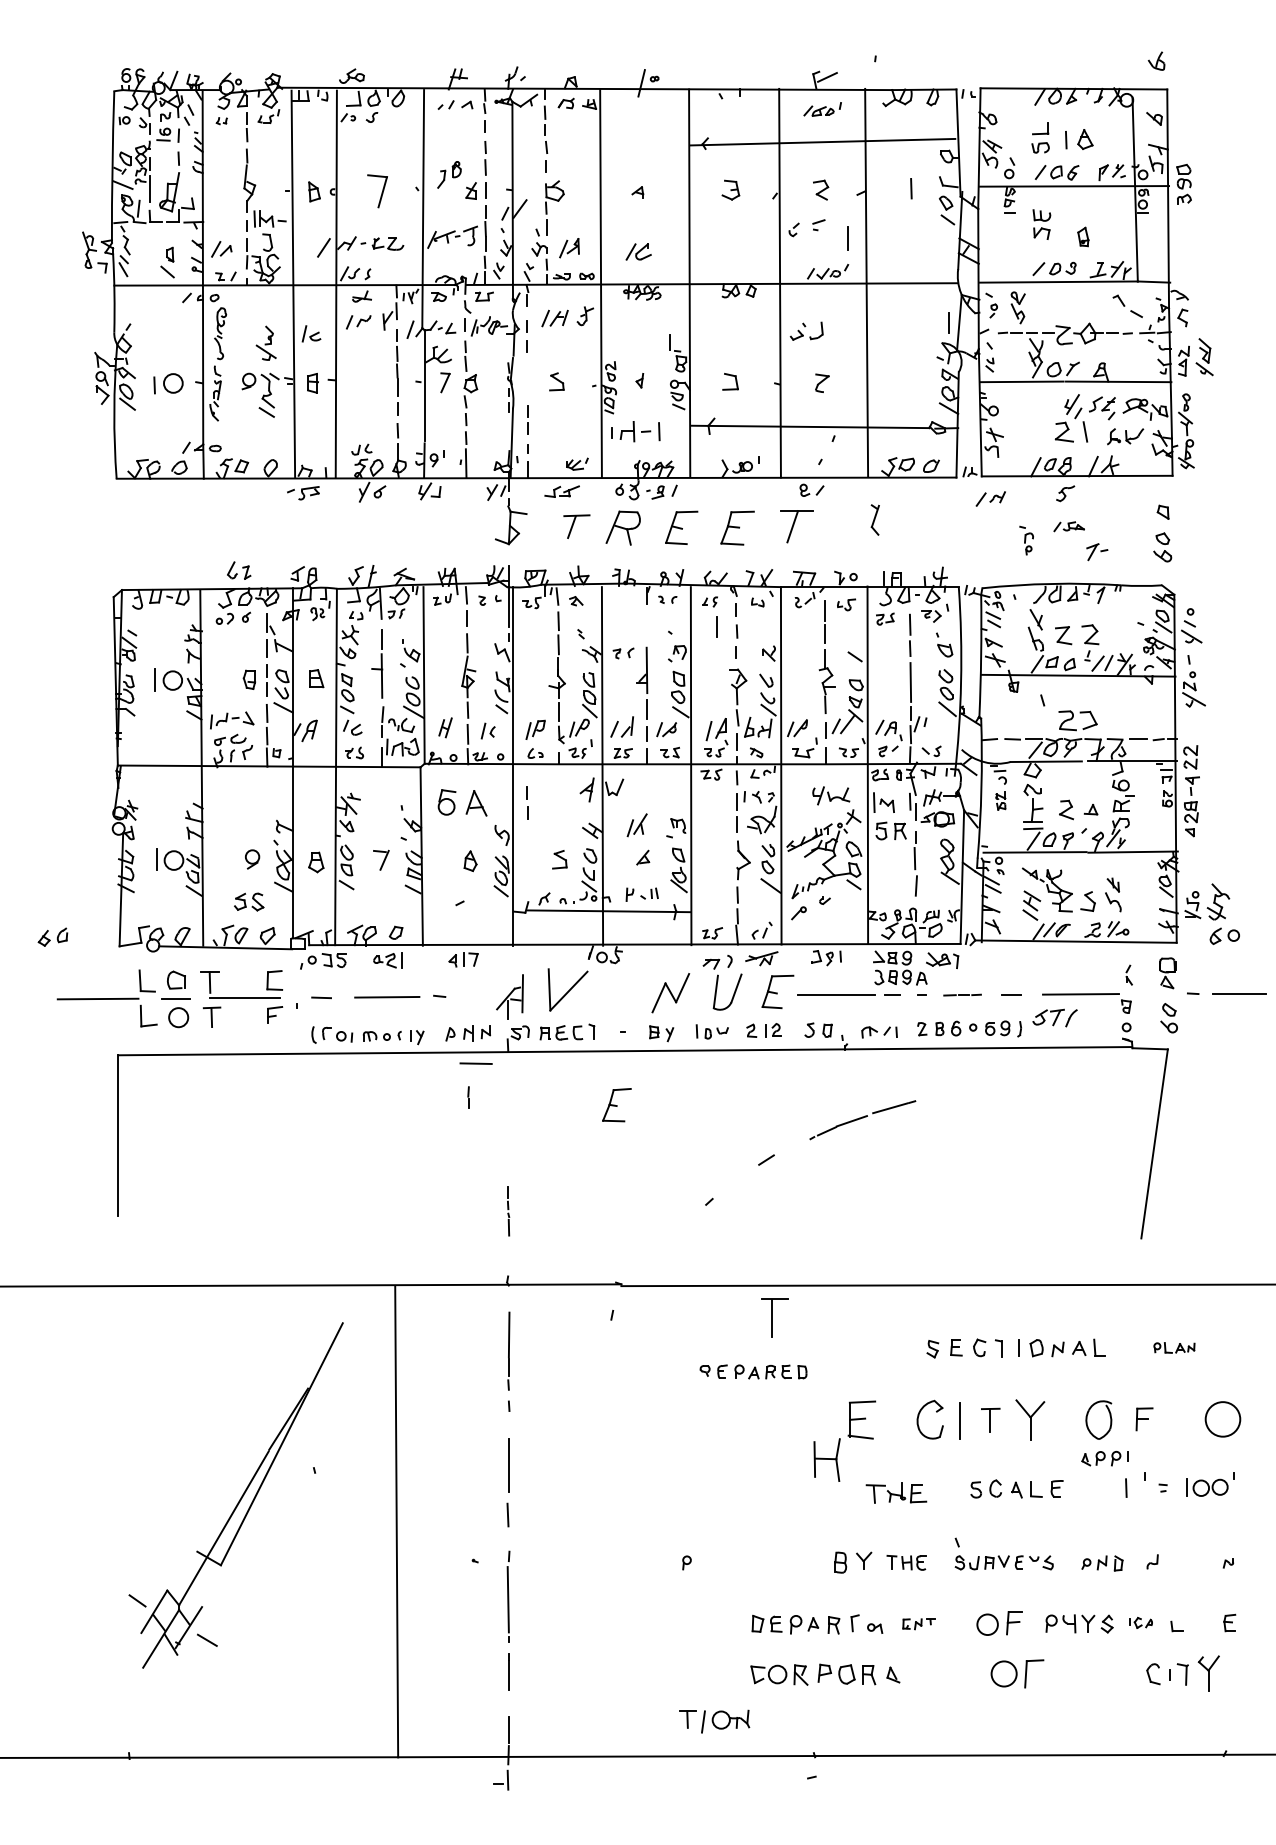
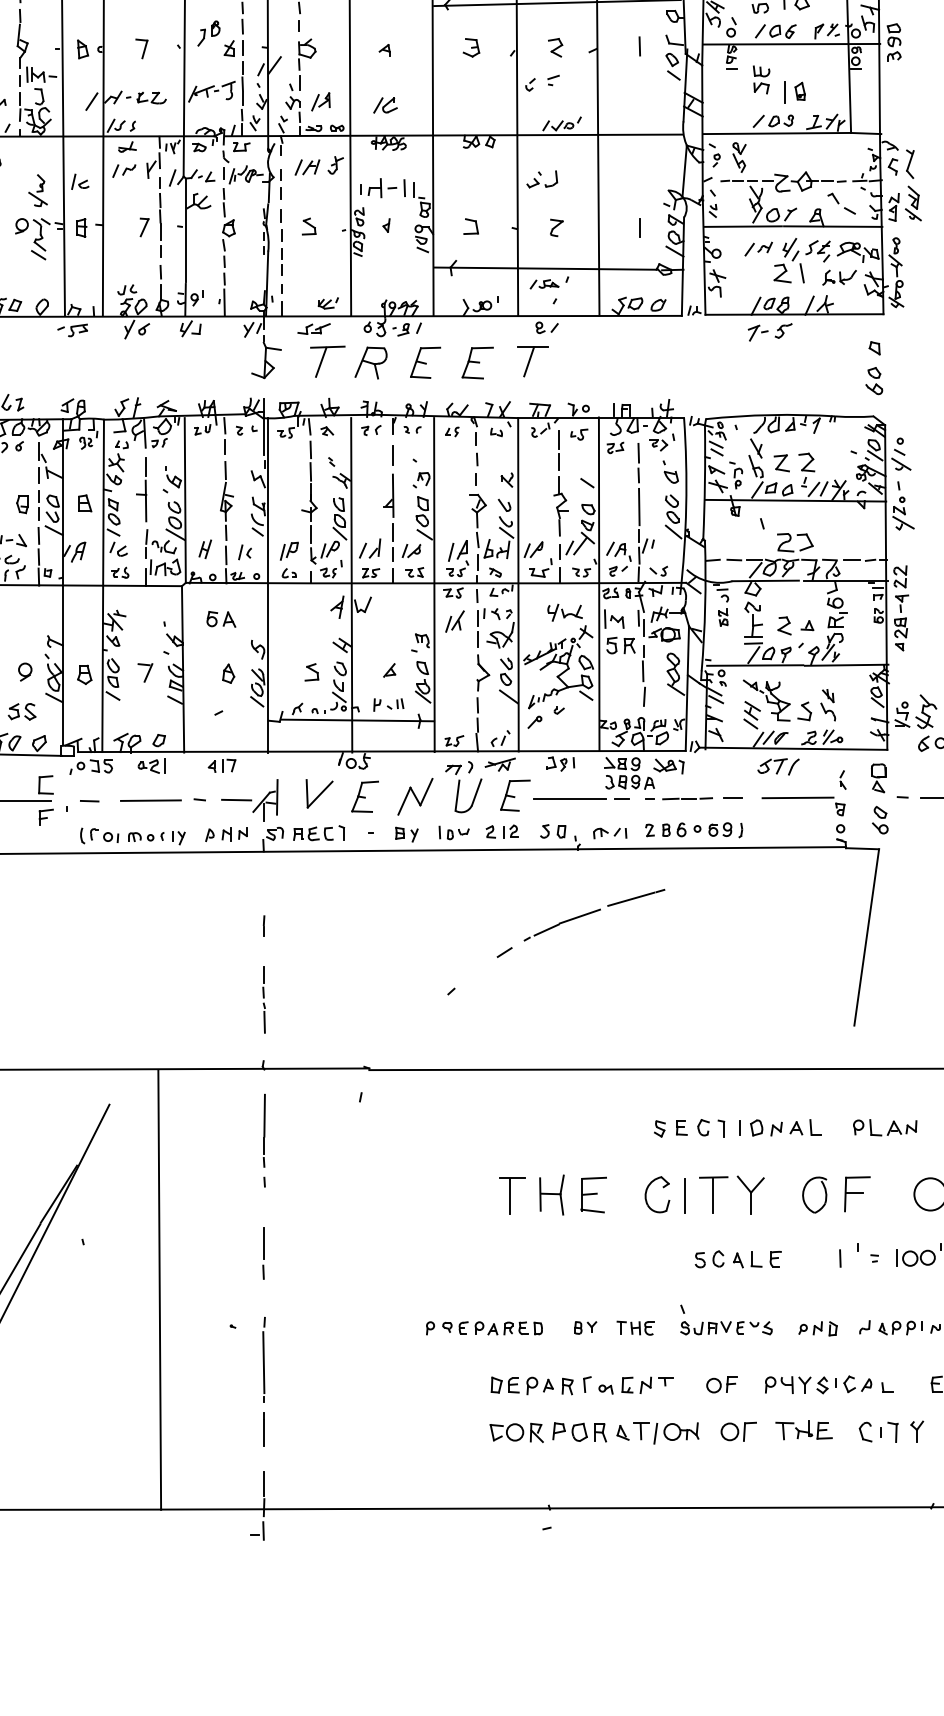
part: (377, 191) -> (141, 49), size x0.62
line: (847, 238) -> (784, 92), moved
part: (1127, 305) -> (841, 202), moved
line: (948, 322) -> (639, 227), moved
part: (445, 382) -> (144, 227), moved
part: (635, 431) -> (382, 188), moved
part: (990, 498) -> (758, 248), moved
part: (874, 519) -> (909, 163), moved
part: (576, 526) -> (327, 361), size x1.43
part: (1068, 526) -> (543, 284), moved
part: (1026, 540) -> (736, 475), moved
part: (1097, 552) -> (758, 333), moved
line: (716, 626) -> (392, 454), moved
part: (623, 653) -> (371, 430), moved
line: (527, 799) -> (281, 222), moved
part: (462, 802) -> (221, 618), size x0.62
part: (636, 825) -> (454, 621), moved
part: (567, 989) -> (319, 793), size x0.71
part: (962, 994) -> (687, 798), size x1.43
part: (1054, 1017) -> (778, 766), moved
line: (475, 1063) -> (236, 799), moved
line: (468, 1097) -> (264, 925), moved
part: (616, 1105) -> (364, 797), moved
part: (862, 1120) -> (594, 915), size x1.43
part: (508, 1210) -> (264, 999), size x1.43
part: (774, 1317) -> (512, 1195), moved
part: (1174, 1347) -> (885, 1127), size x1.67
part: (753, 1371) -> (492, 1327), moved
part: (1144, 1419) -> (857, 1194), size x1.67
part: (990, 1420) -> (713, 1195), size x1.67
part: (1104, 1458) -> (900, 1327), moved
part: (826, 1459) -> (551, 1194), moved
part: (507, 1482) -> (263, 1253), size x0.62
part: (896, 1492) -> (804, 1429), moved
part: (853, 1562) -> (585, 1327), size x0.62
part: (1140, 1622) -> (853, 1383), size x1.67
part: (998, 1623) -> (721, 1384), size x0.71
part: (918, 1624) -> (646, 1385), size x1.67
part: (1017, 1673) -> (738, 1431), size x0.71
part: (1208, 1673) -> (916, 1431), size x0.62
part: (714, 1721) -> (666, 1433), moved

